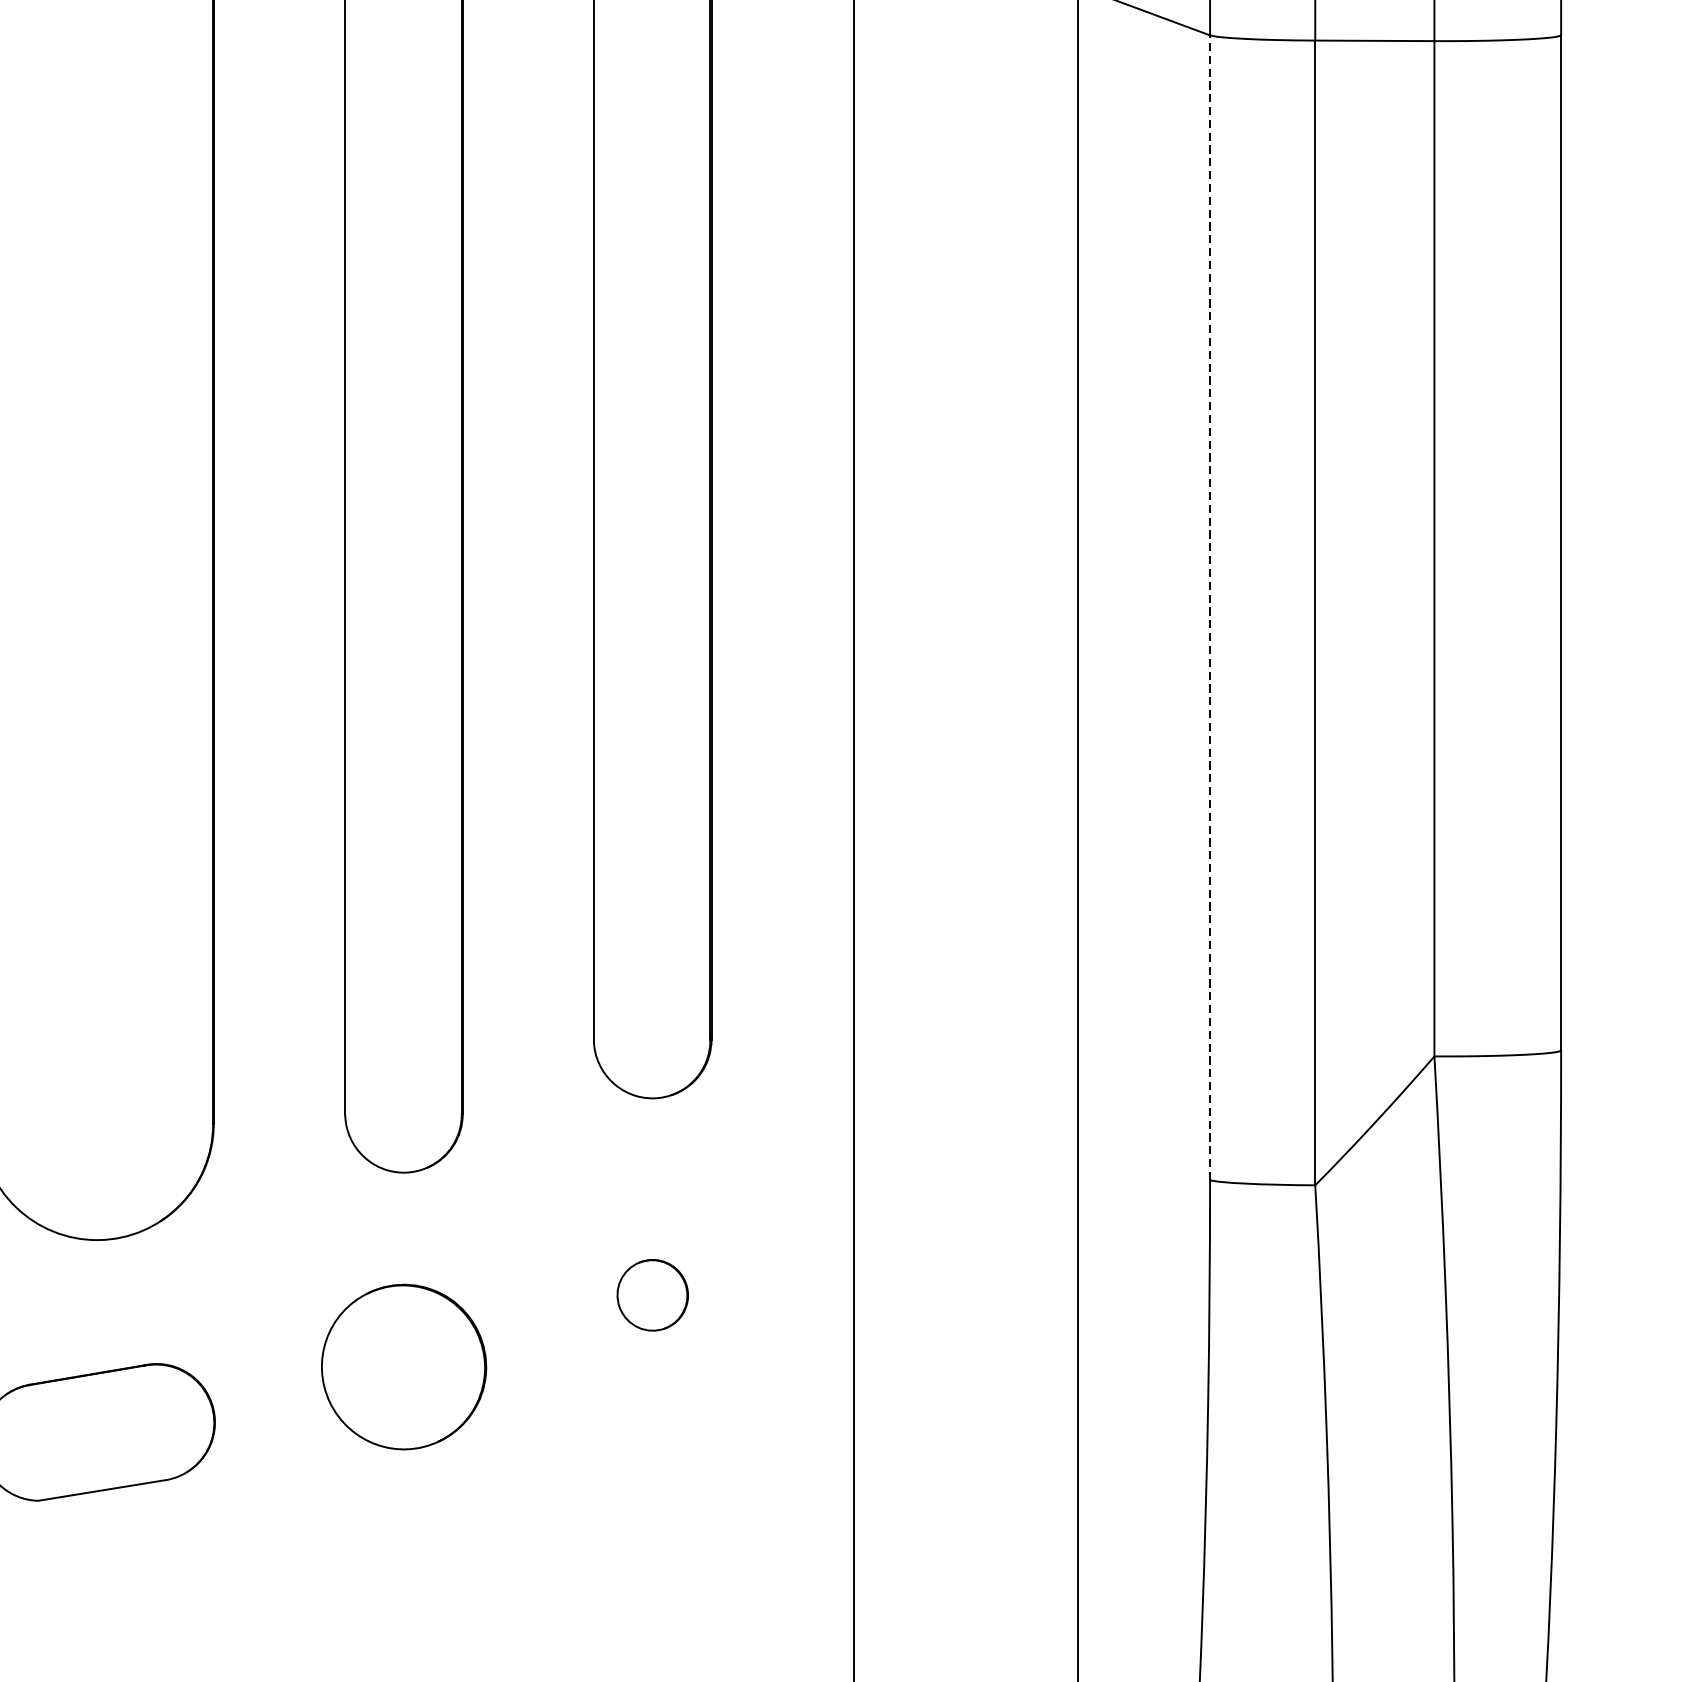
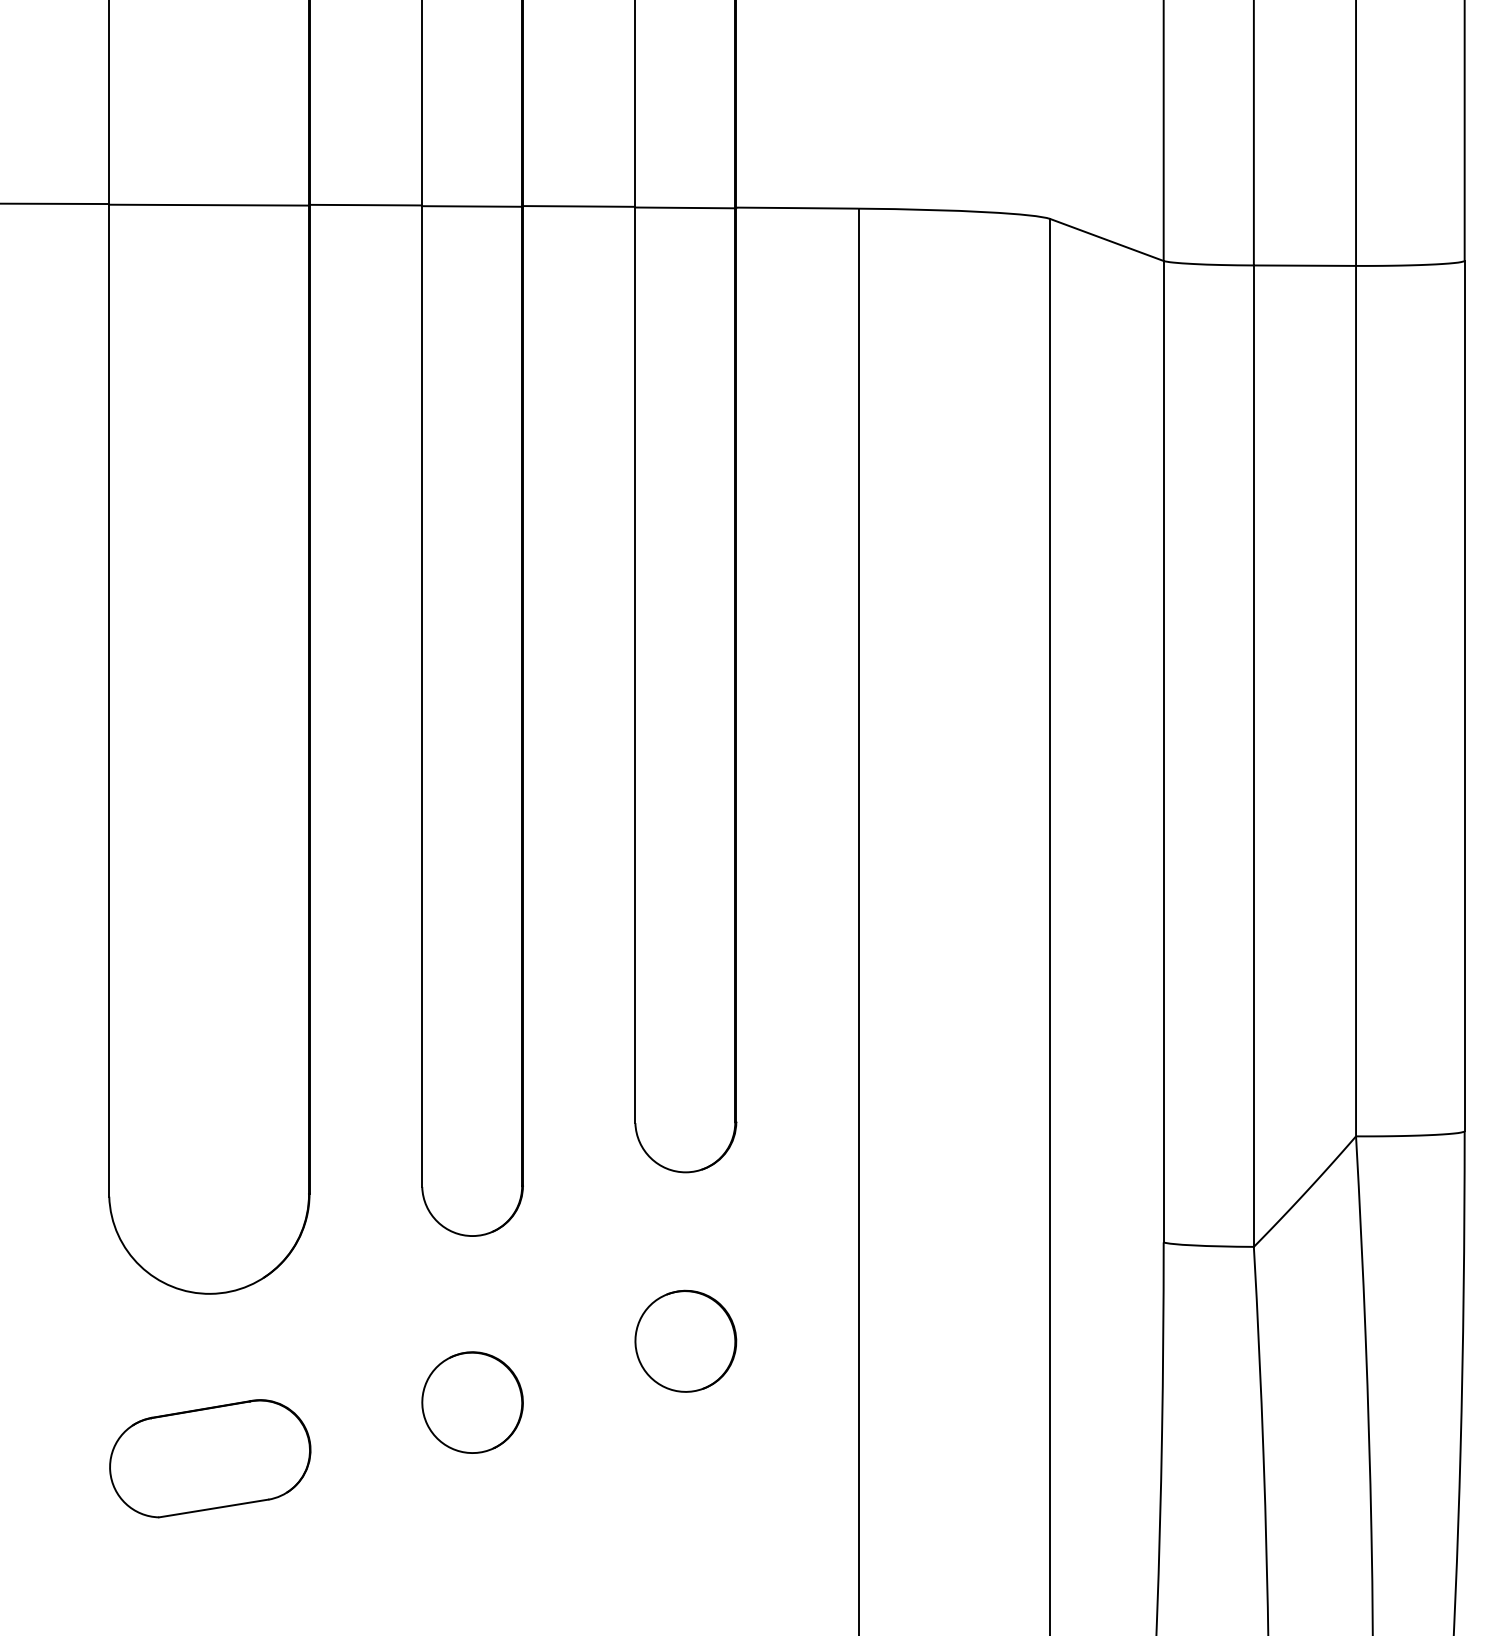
line: (1209, 607) -> (1163, 751), dashed -> solid
part: (652, 1294) -> (685, 1340), size x1.67
part: (403, 1366) -> (472, 1402), size x0.71

